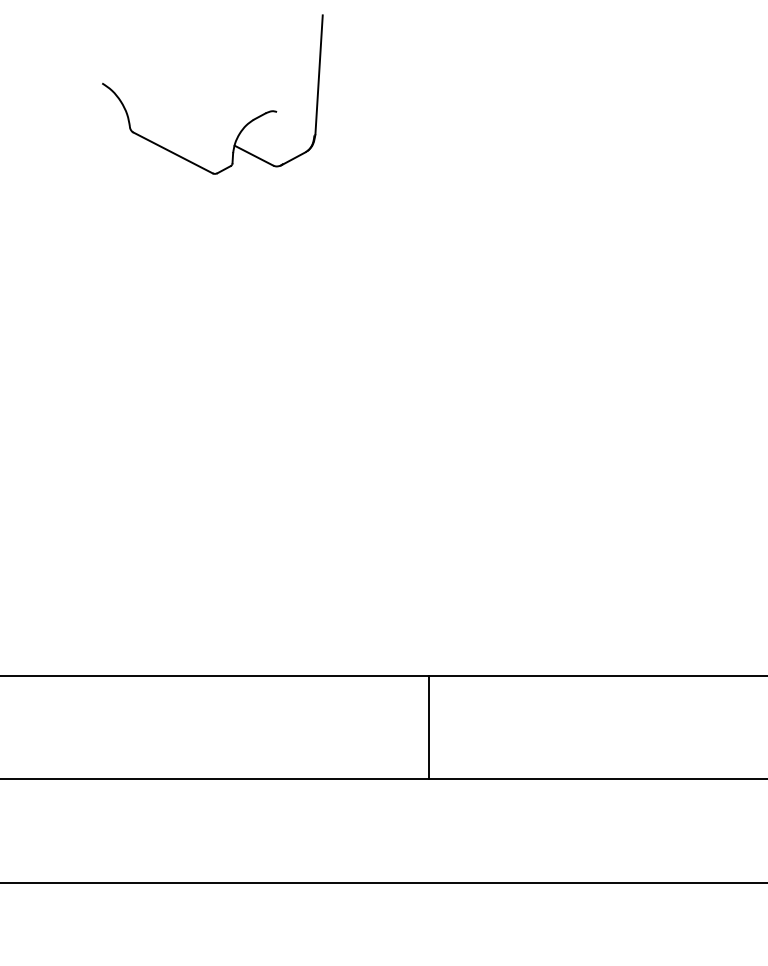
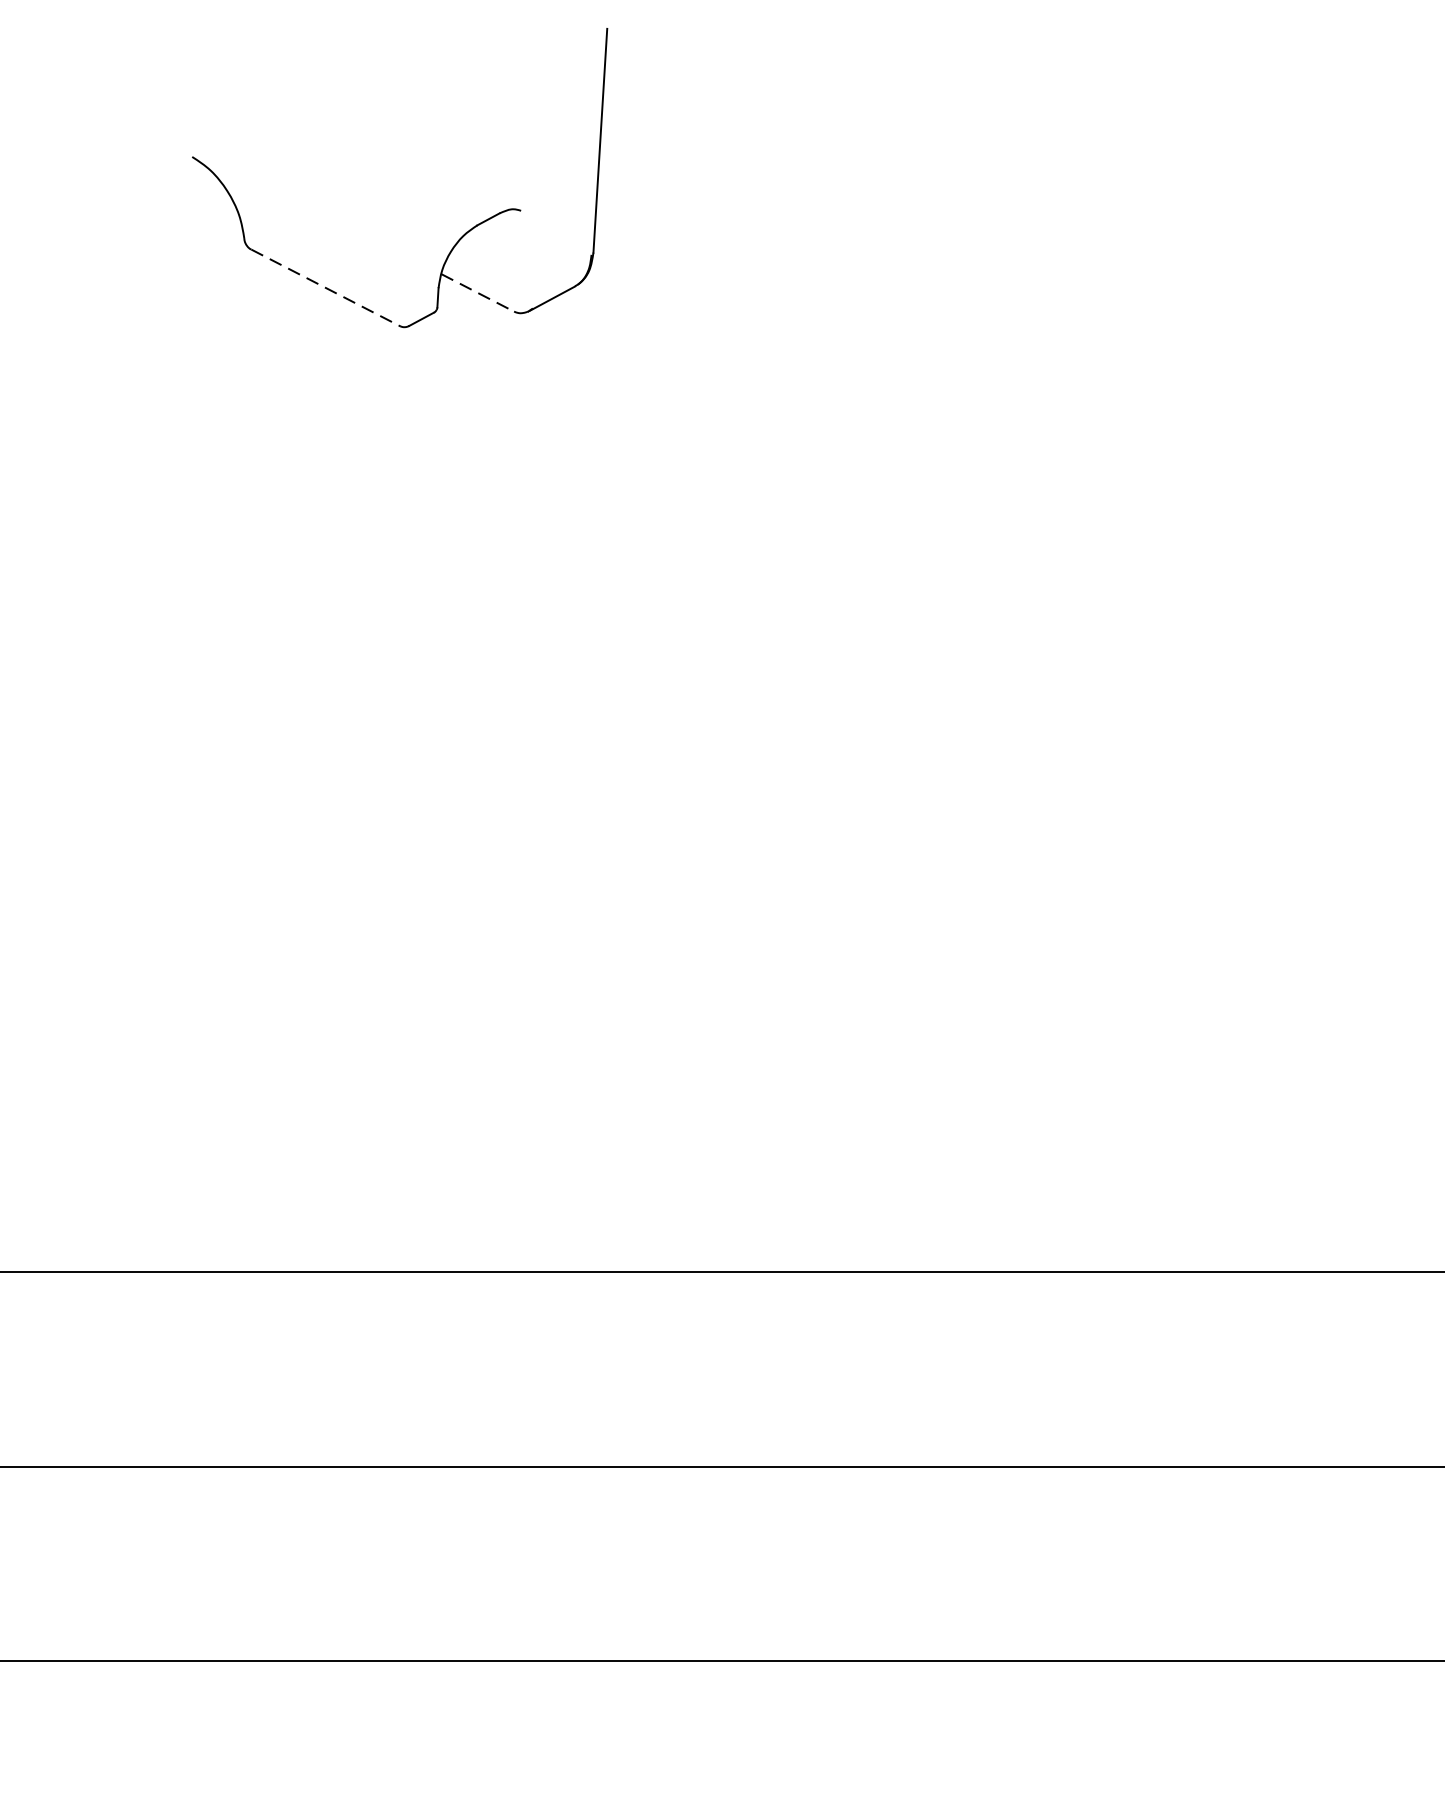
line: (173, 153) -> (326, 288), solid -> dashed
line: (253, 155) -> (476, 292), solid -> dashed
line: (428, 727) -> (806, 1369), removed

